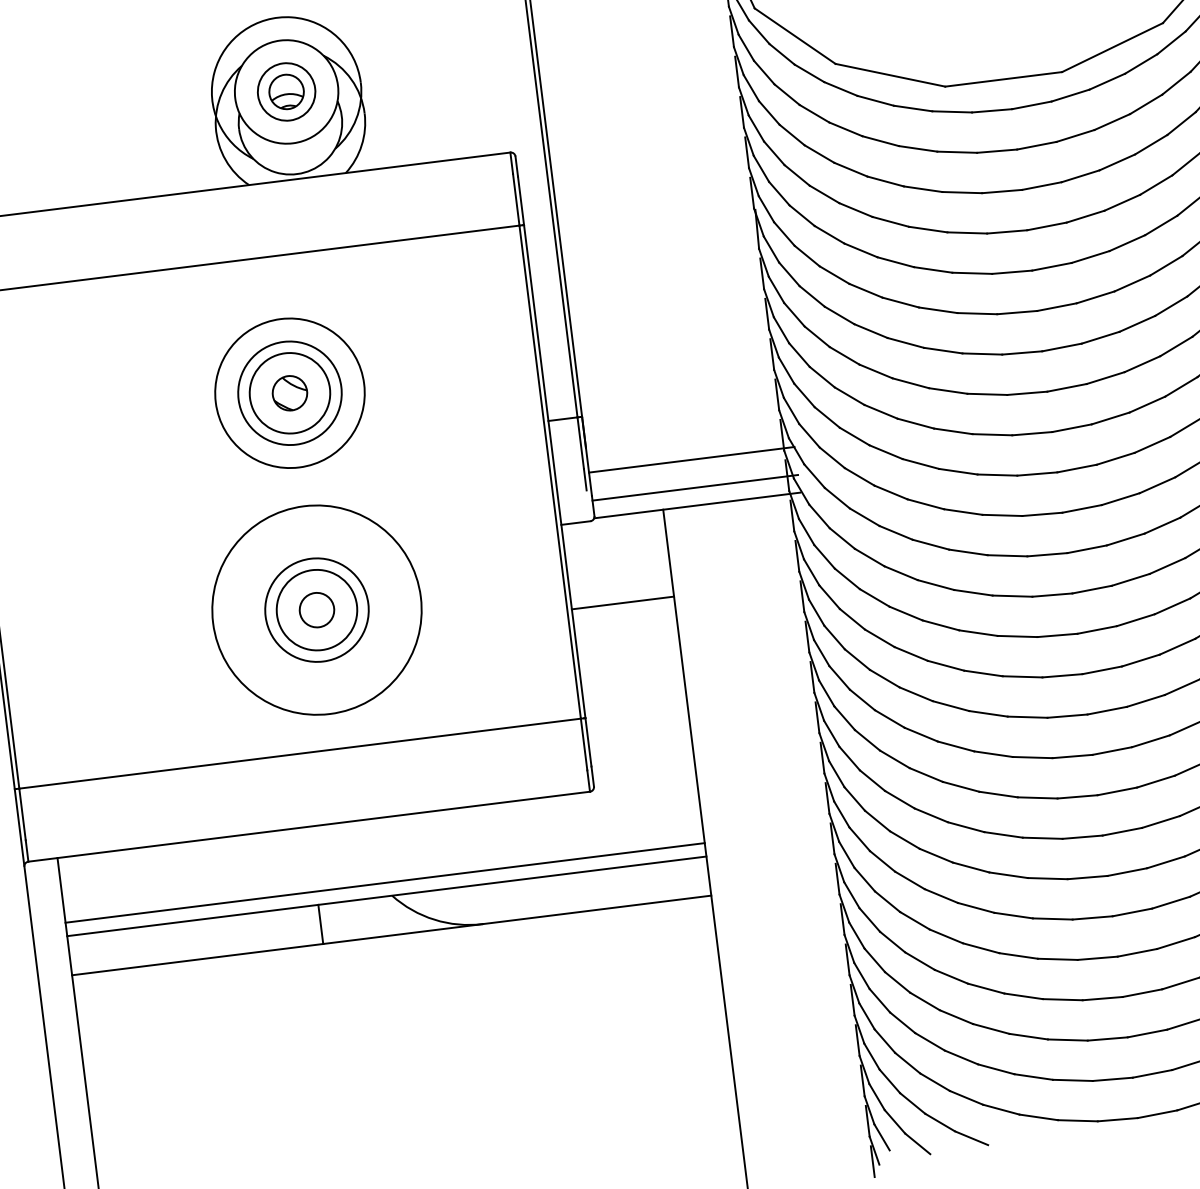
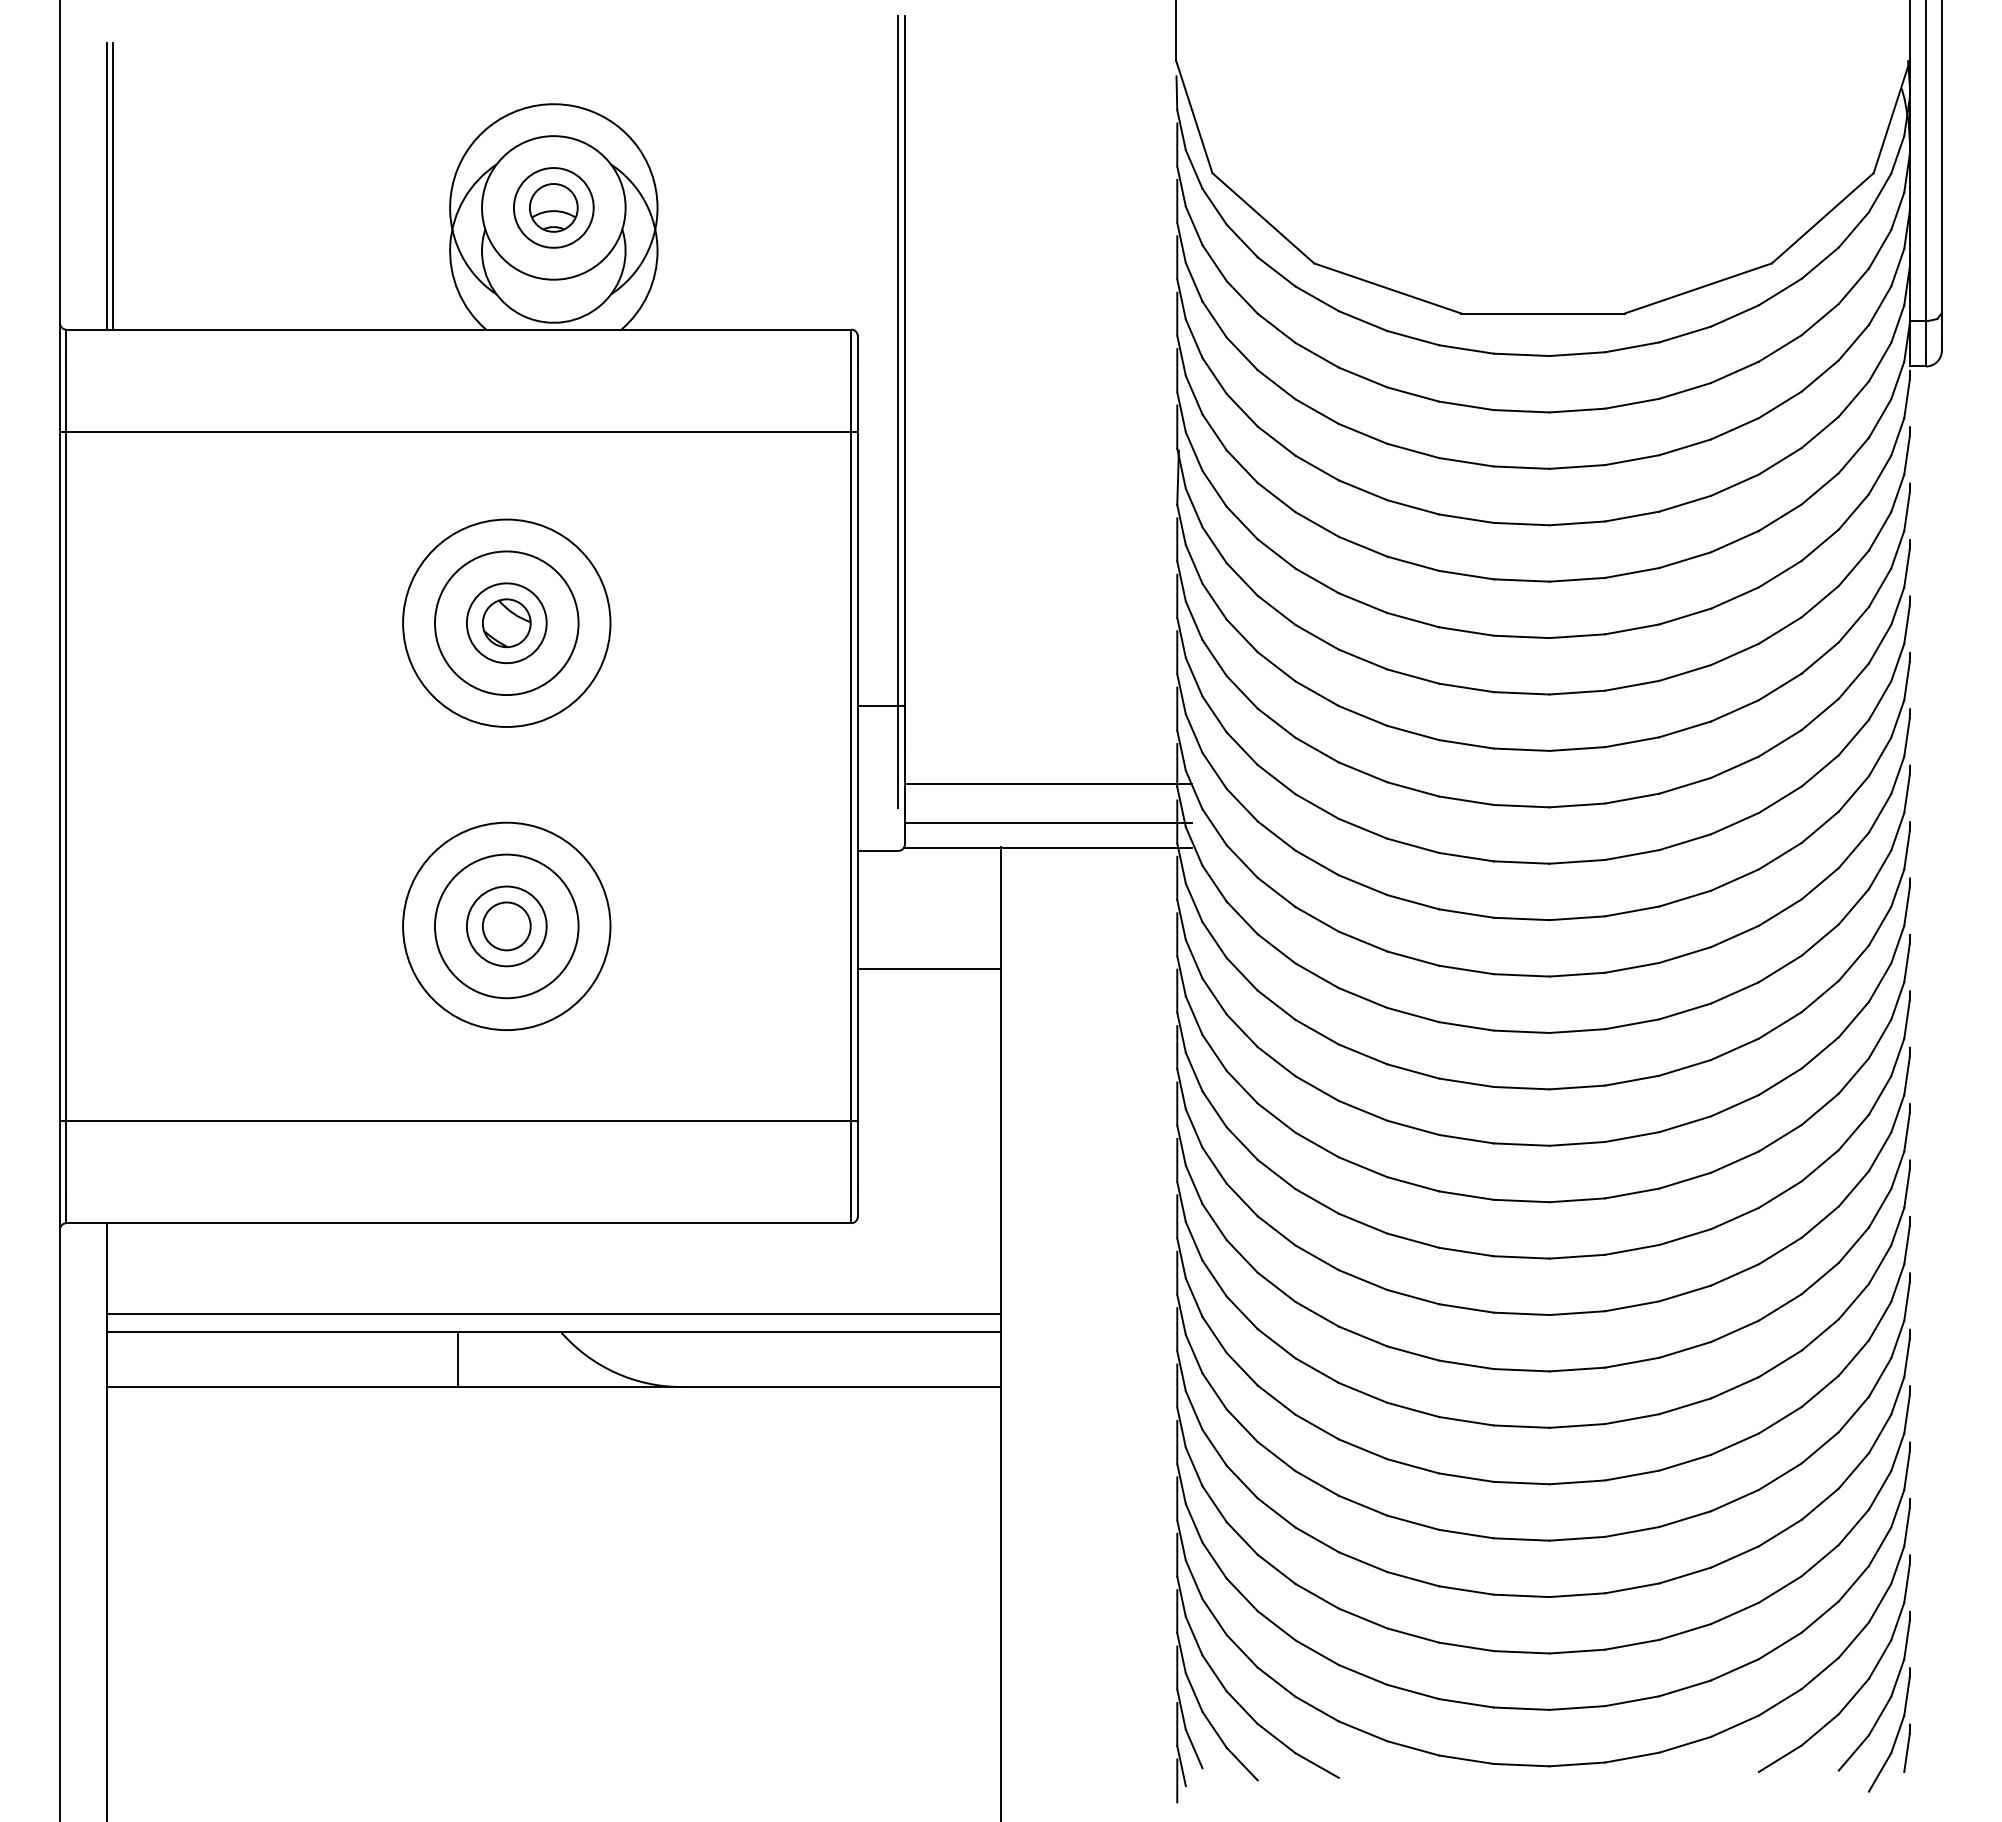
circle: (289, 393) -> (506, 623), size x0.71
circle: (316, 610) -> (506, 926), size x0.71
circle: (316, 610) -> (506, 926), size x0.71

